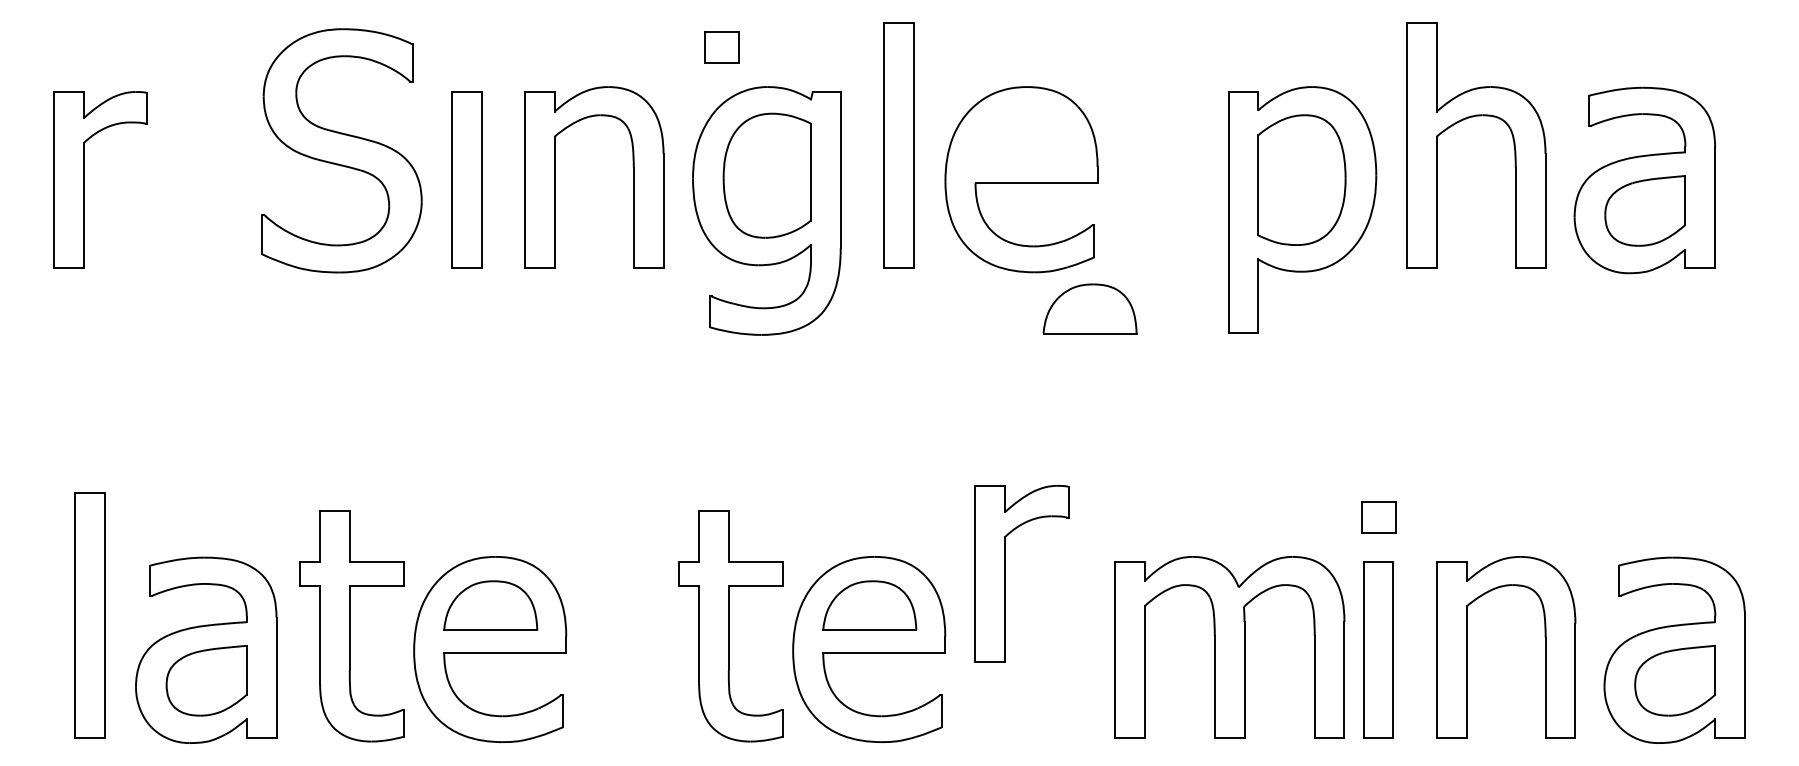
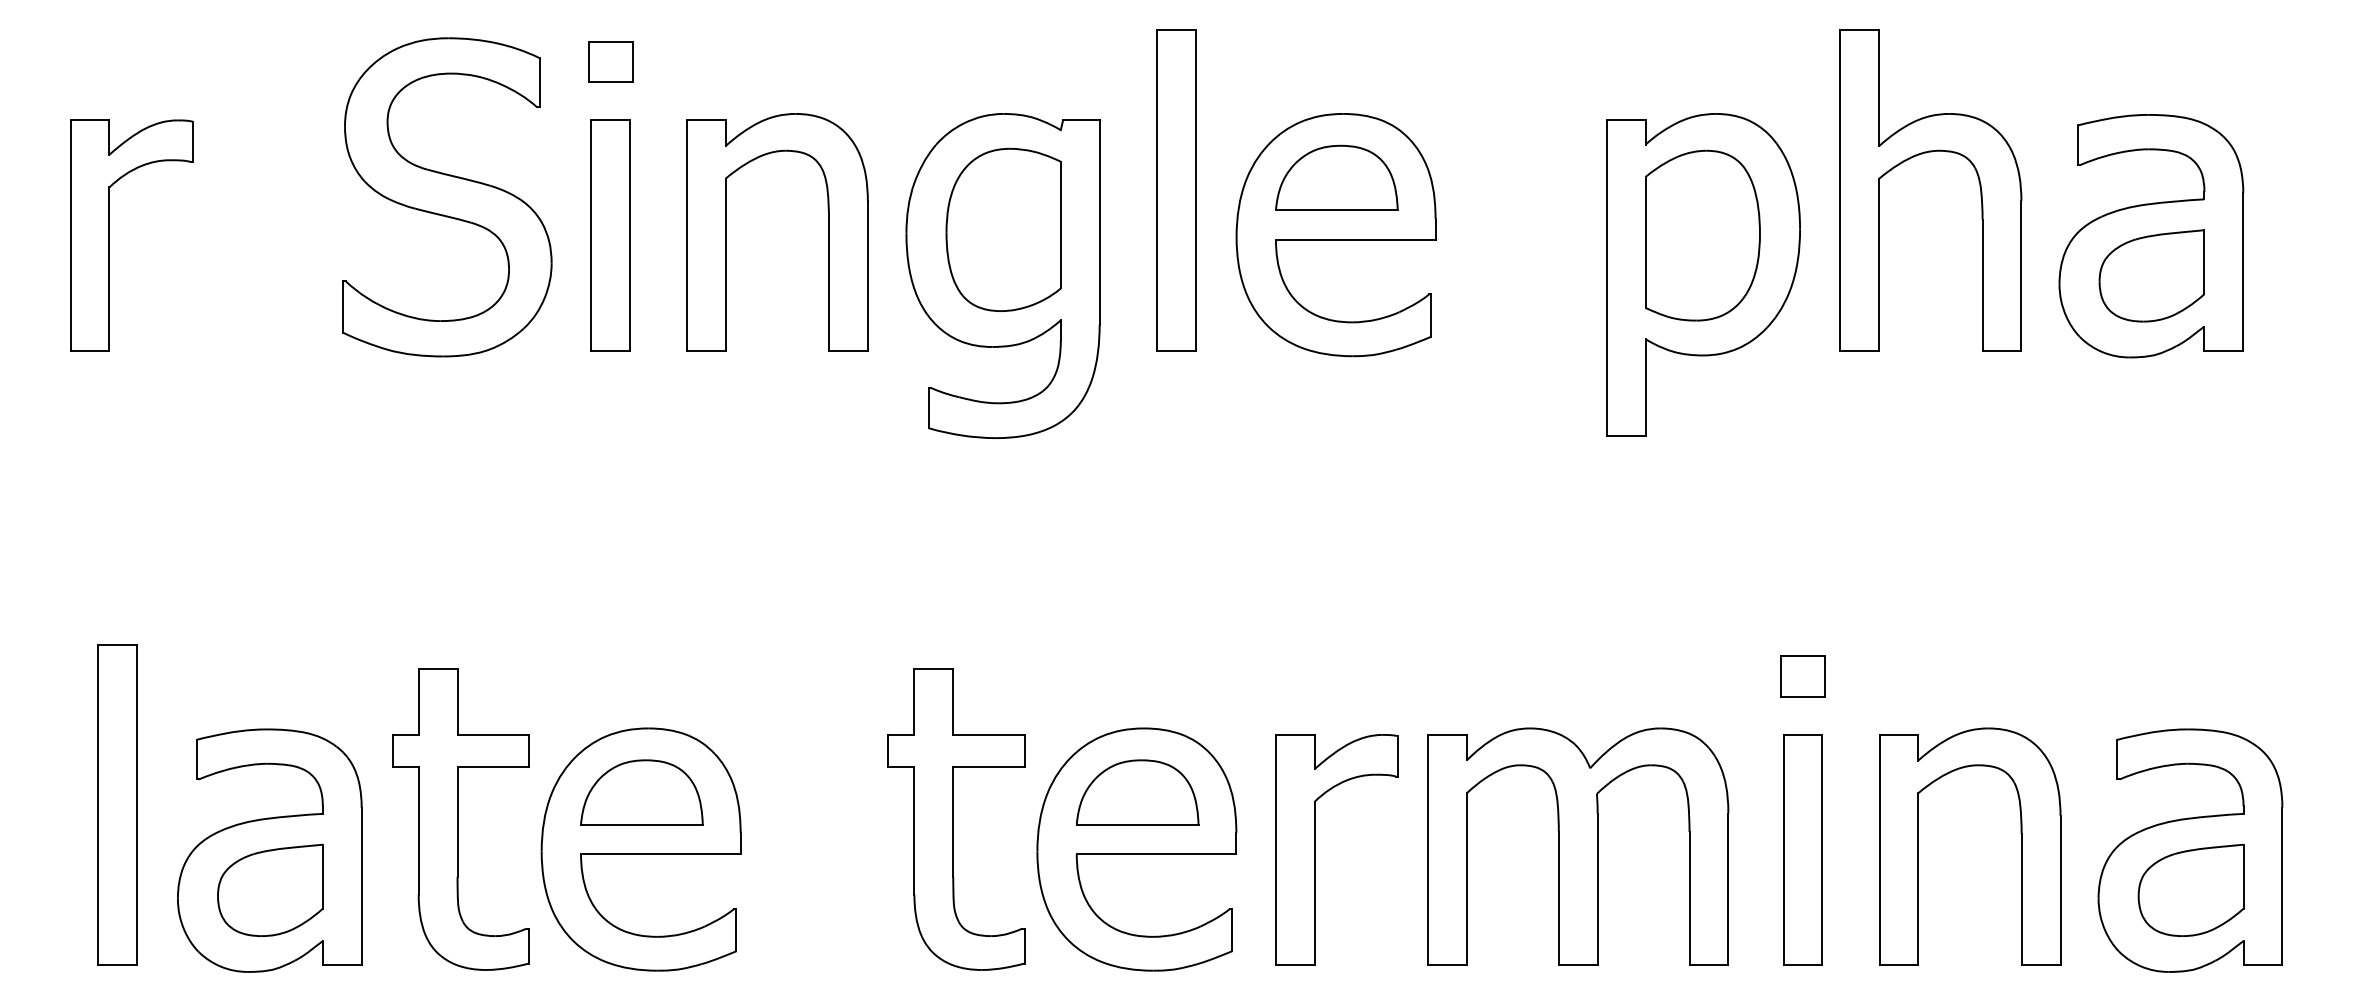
part: (721, 47) -> (610, 62), moved
part: (1089, 308) -> (1336, 177), moved
part: (1005, 573) -> (1315, 849), moved
part: (1229, 647) -> (1578, 846), moved

